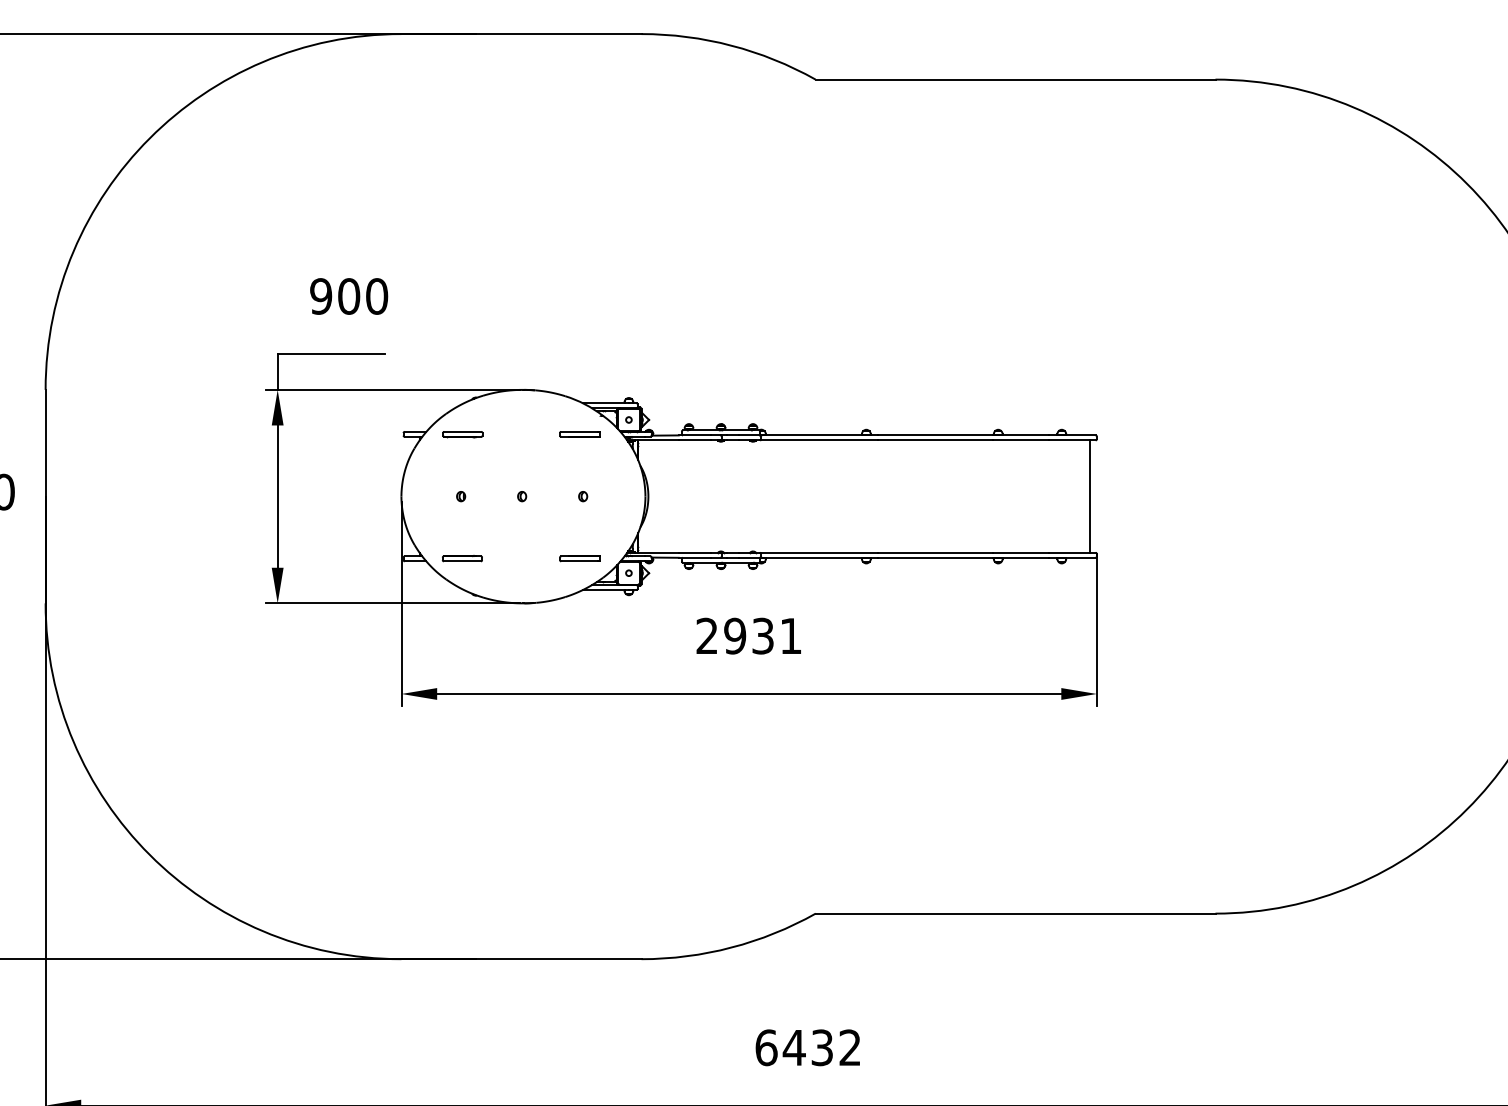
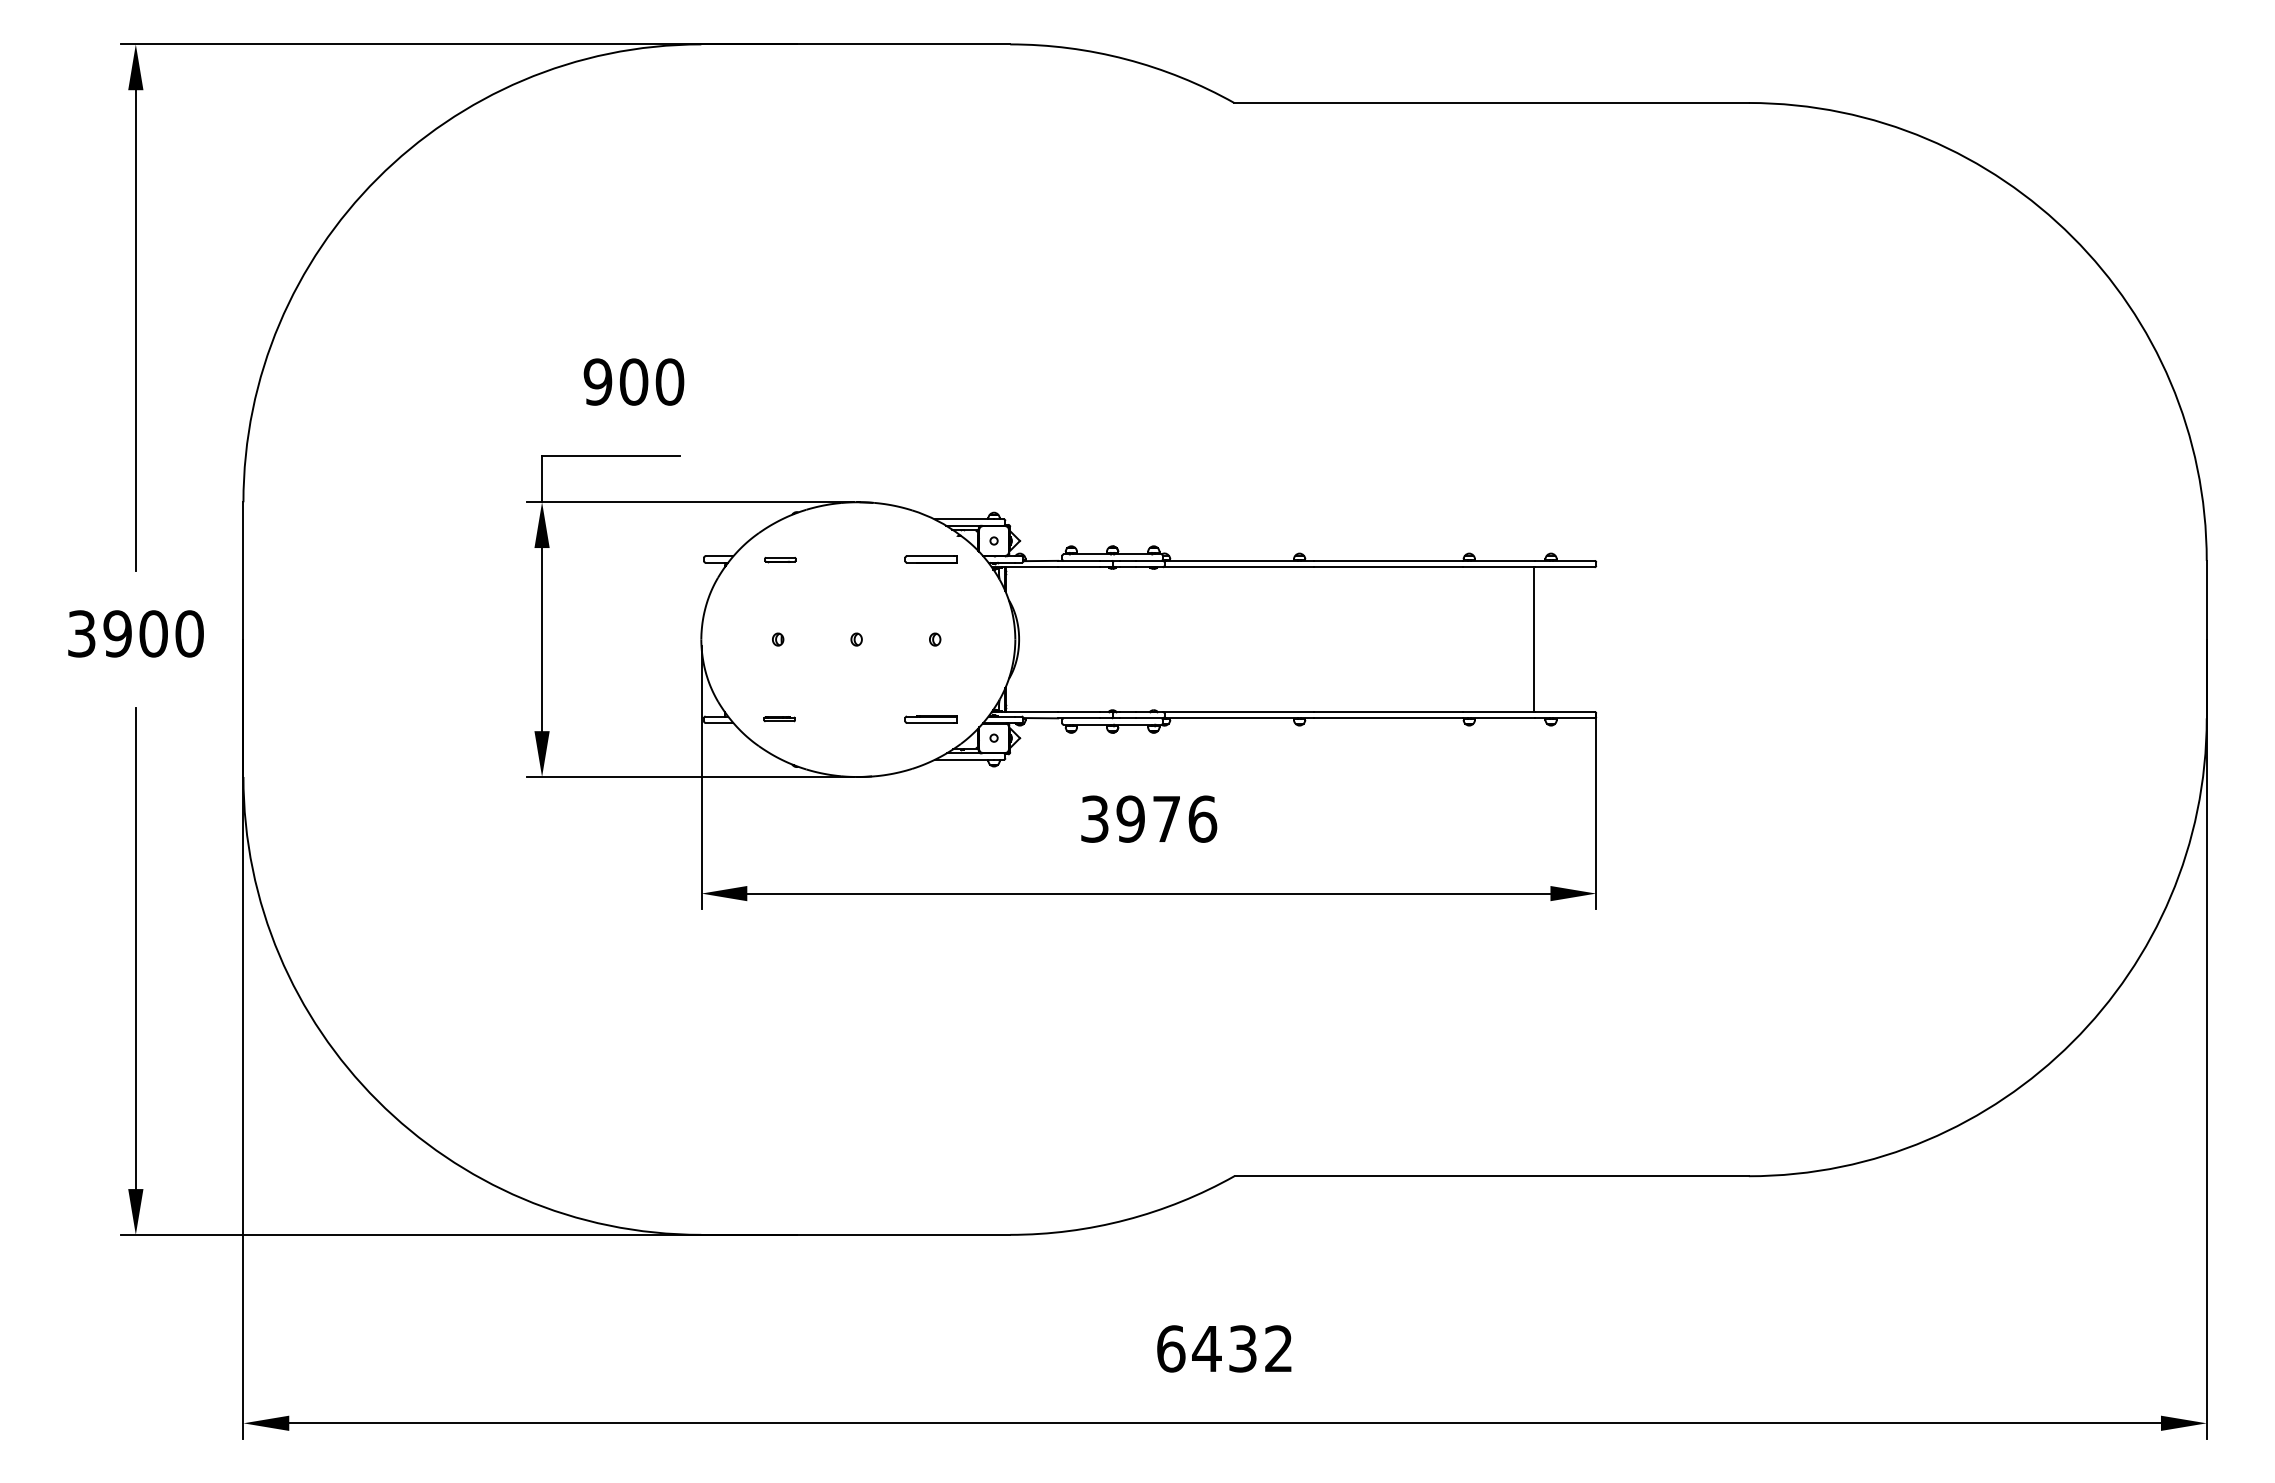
part: (462, 434) -> (780, 559), size x0.6
line: (1089, 496) -> (1533, 639), moved
part: (462, 557) -> (779, 718), size x0.6
text: (749, 635) -> (1149, 818), 2931 -> 3976

